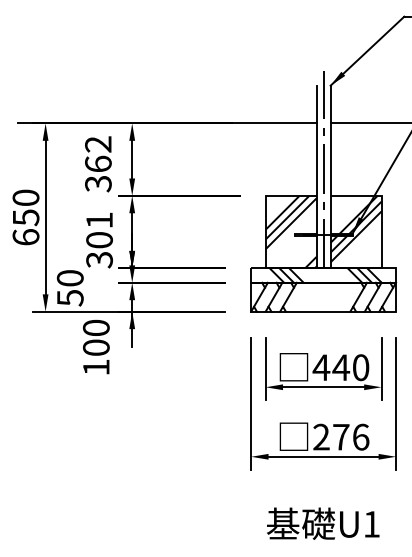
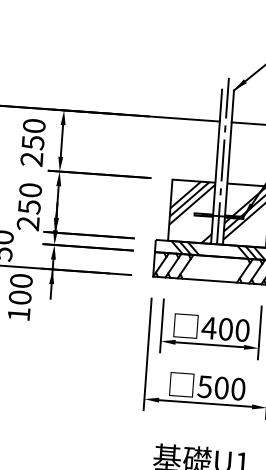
text: (98, 164) -> (33, 143), 362 -> 250
text: (99, 240) -> (29, 207), 301 -> 250
text: (341, 367) -> (226, 329), 440 -> 400
text: (341, 436) -> (221, 387), 276 -> 500

